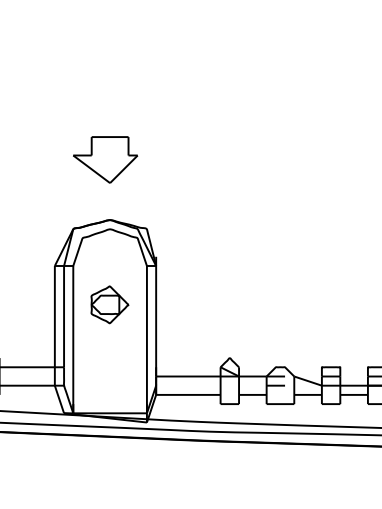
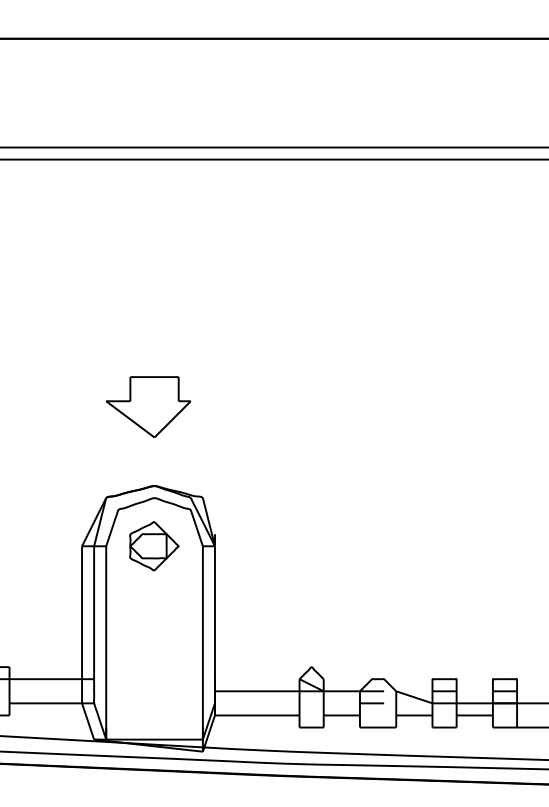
part: (110, 305) -> (154, 546), moved

